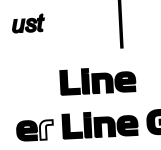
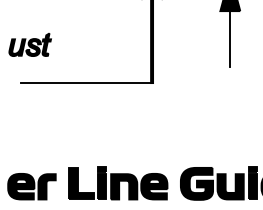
line: (72, 50) -> (86, 83), added
part: (98, 80) -> (118, 125), removed
fill: (46, 129) -> (46, 186), added

